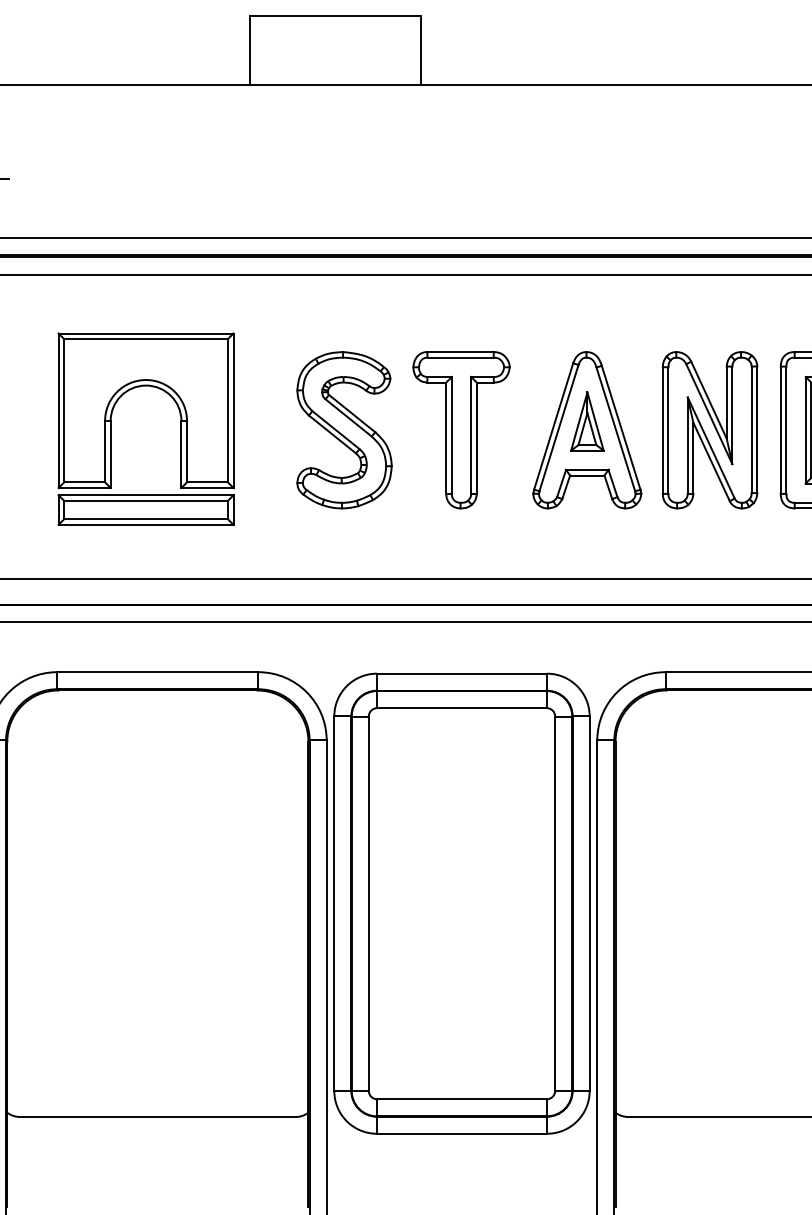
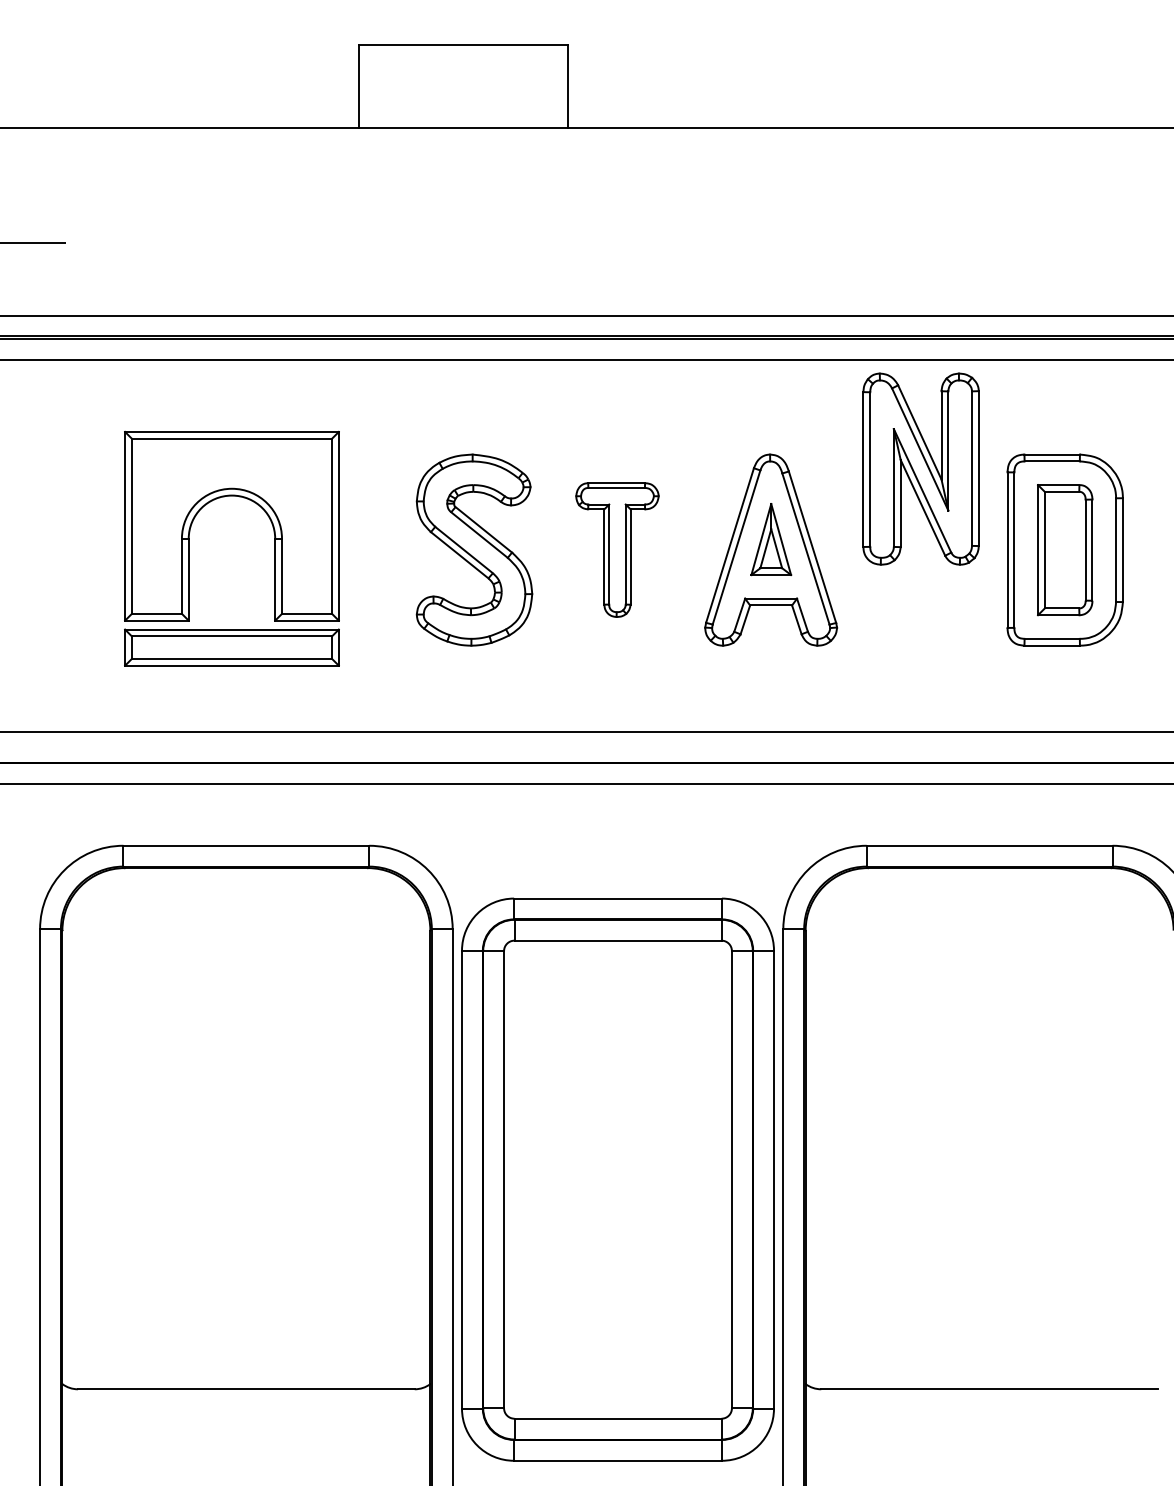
part: (461, 429) -> (617, 549), size x0.7
part: (709, 429) -> (920, 468), moved
part: (461, 903) -> (617, 1179), moved

